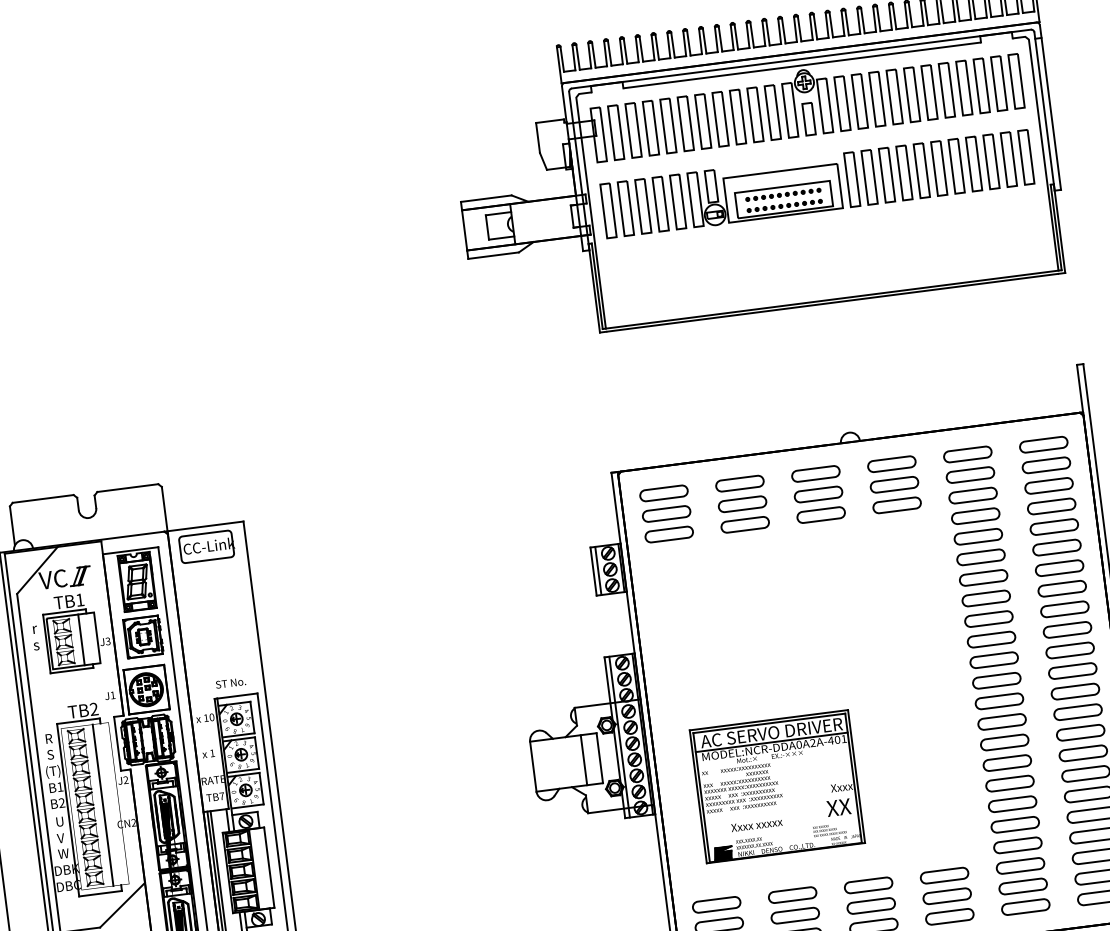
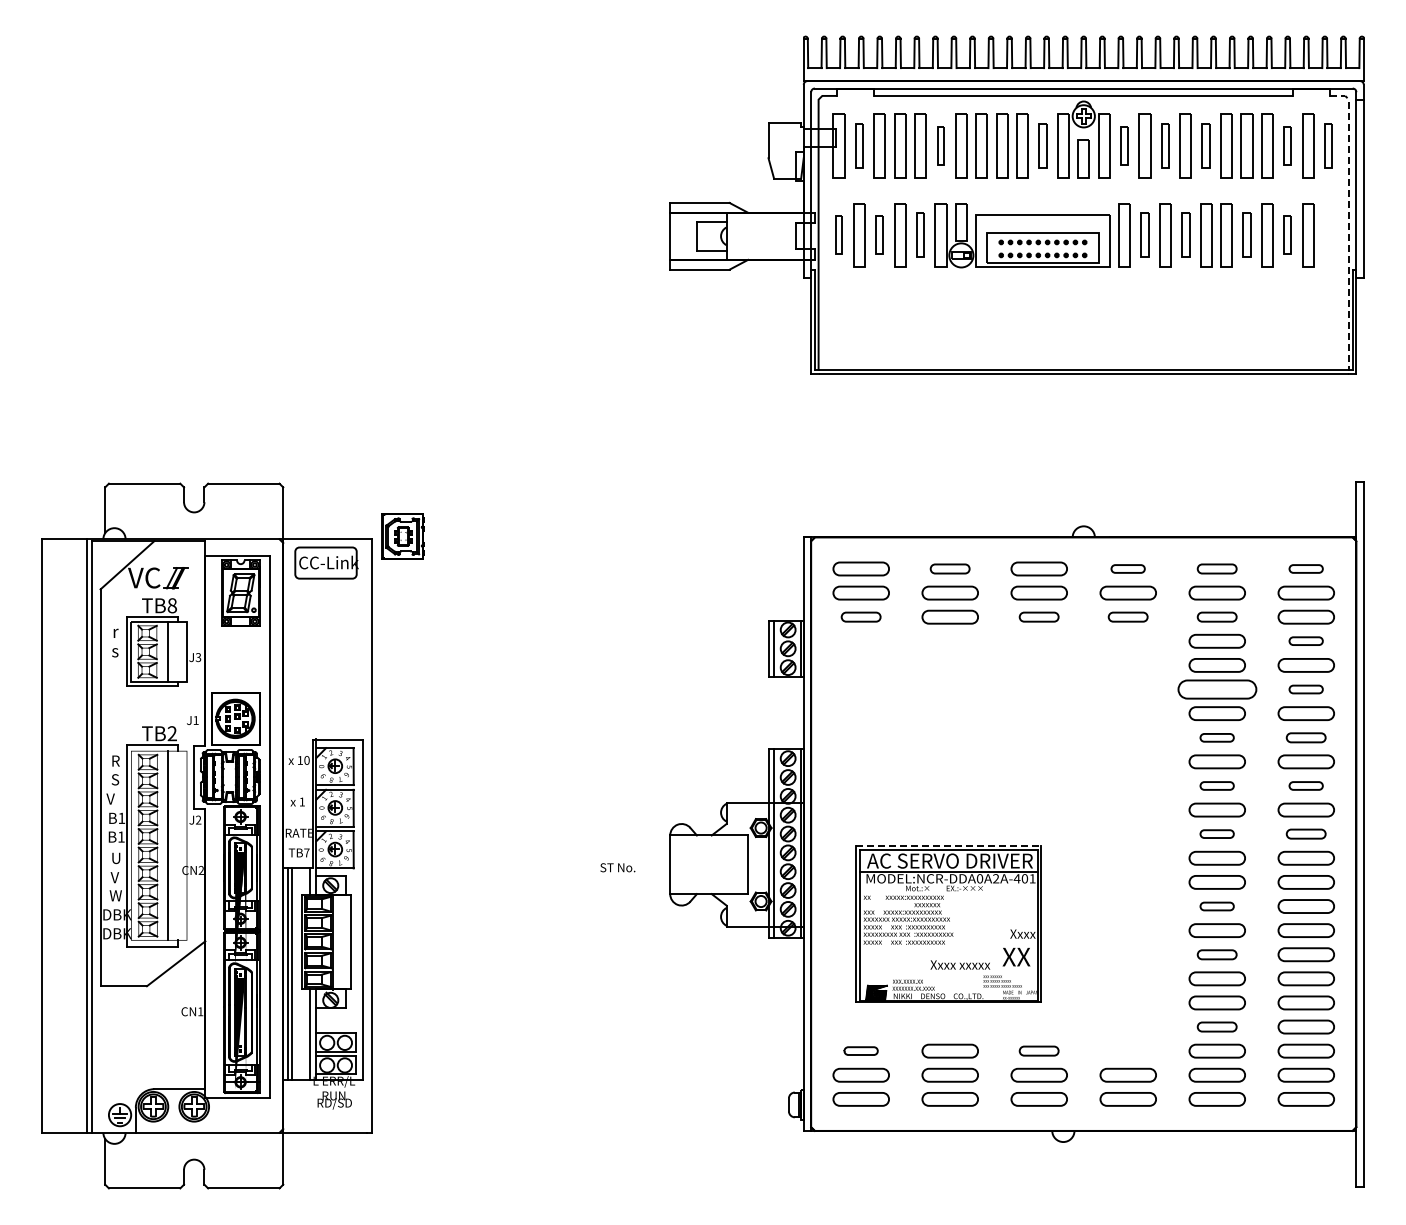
part: (1016, 80) -> (1328, 145), size x0.7
part: (981, 85) -> (1287, 145), size x0.6
part: (912, 94) -> (1206, 145), size x0.7
part: (877, 98) -> (1165, 145), size x0.7
part: (842, 103) -> (1124, 145), size x0.6
part: (772, 112) -> (1042, 145), size x0.7
part: (685, 123) -> (940, 145), size x0.6
part: (616, 132) -> (859, 145), size x0.7
line: (1042, 145) -> (1348, 223), solid -> dashed
part: (1026, 157) -> (1328, 235), removed
part: (991, 162) -> (1287, 235), size x0.6
part: (956, 166) -> (1246, 235), size x0.7
part: (904, 173) -> (1185, 235), size x0.7
part: (869, 177) -> (1144, 235), size x0.7
part: (678, 202) -> (920, 235), size x0.7
part: (643, 206) -> (879, 235), size x0.6
part: (608, 211) -> (838, 235), size x0.6
part: (1043, 444) -> (1305, 568), size x0.6
part: (967, 454) -> (1216, 568), size x0.7
part: (891, 463) -> (1127, 568), size x0.6
part: (739, 483) -> (949, 568), size x0.7
part: (972, 495) -> (1216, 616), size x0.7
part: (896, 504) -> (1127, 616), size x0.7
part: (1050, 505) -> (1305, 640), size x0.6
part: (820, 514) -> (1038, 616), size x0.7
part: (668, 534) -> (860, 616), size x0.7
part: (1056, 547) -> (1305, 689), size x0.6
part: (980, 557) -> (1216, 689), size x1.4
part: (1061, 588) -> (1305, 737), size x0.7
part: (985, 598) -> (1216, 737), size x0.6
text: (79, 599) -> (171, 605), TB1 -> TB8
part: (1066, 629) -> (1305, 785), size x0.6
part: (143, 636) -> (402, 536), moved
part: (990, 639) -> (1216, 785), size x0.6
part: (1072, 670) -> (1305, 833), size x0.7
part: (996, 680) -> (1216, 833), size x0.6
text: (230, 682) -> (617, 867), moved
line: (768, 719) -> (948, 845), solid -> dashed
part: (1004, 742) -> (1216, 906), size x0.6
line: (583, 759) -> (729, 864), removed
text: (52, 771) -> (115, 799), (T) -> V
part: (1009, 783) -> (1216, 954), size x0.7
text: (62, 802) -> (121, 836), B2 -> B1
text: (756, 824) -> (960, 964), moved
part: (1017, 844) -> (1216, 1026), size x0.7
part: (943, 875) -> (1127, 1050), removed
text: (77, 884) -> (127, 933), DBC -> DBK
part: (867, 884) -> (1038, 1050), size x0.7
part: (716, 904) -> (860, 1050), size x0.6

